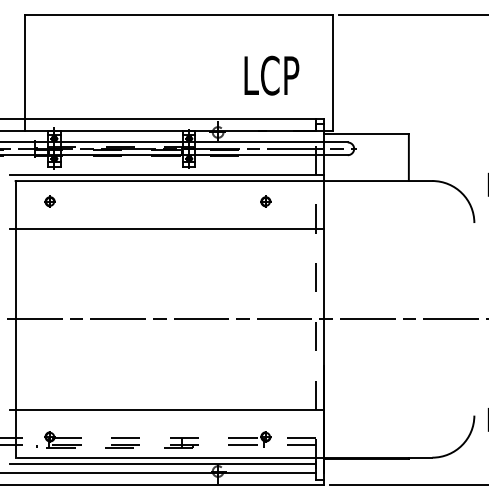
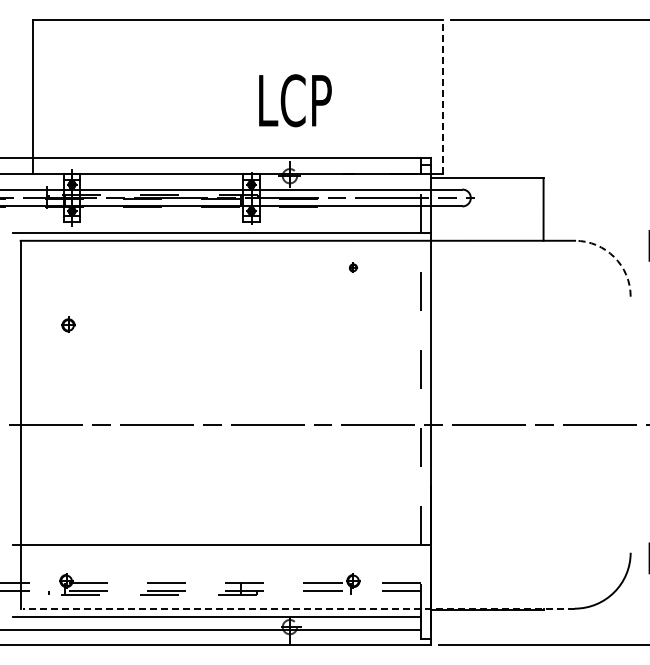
line: (332, 72) -> (442, 96), solid -> dashed
text: (271, 75) -> (295, 100), moved
arc: (462, 193) -> (614, 257), solid -> dashed
part: (50, 201) -> (68, 324), moved
part: (265, 201) -> (353, 267), size x0.6
line: (166, 228) -> (221, 304), removed
line: (224, 457) -> (298, 608), solid -> dashed

